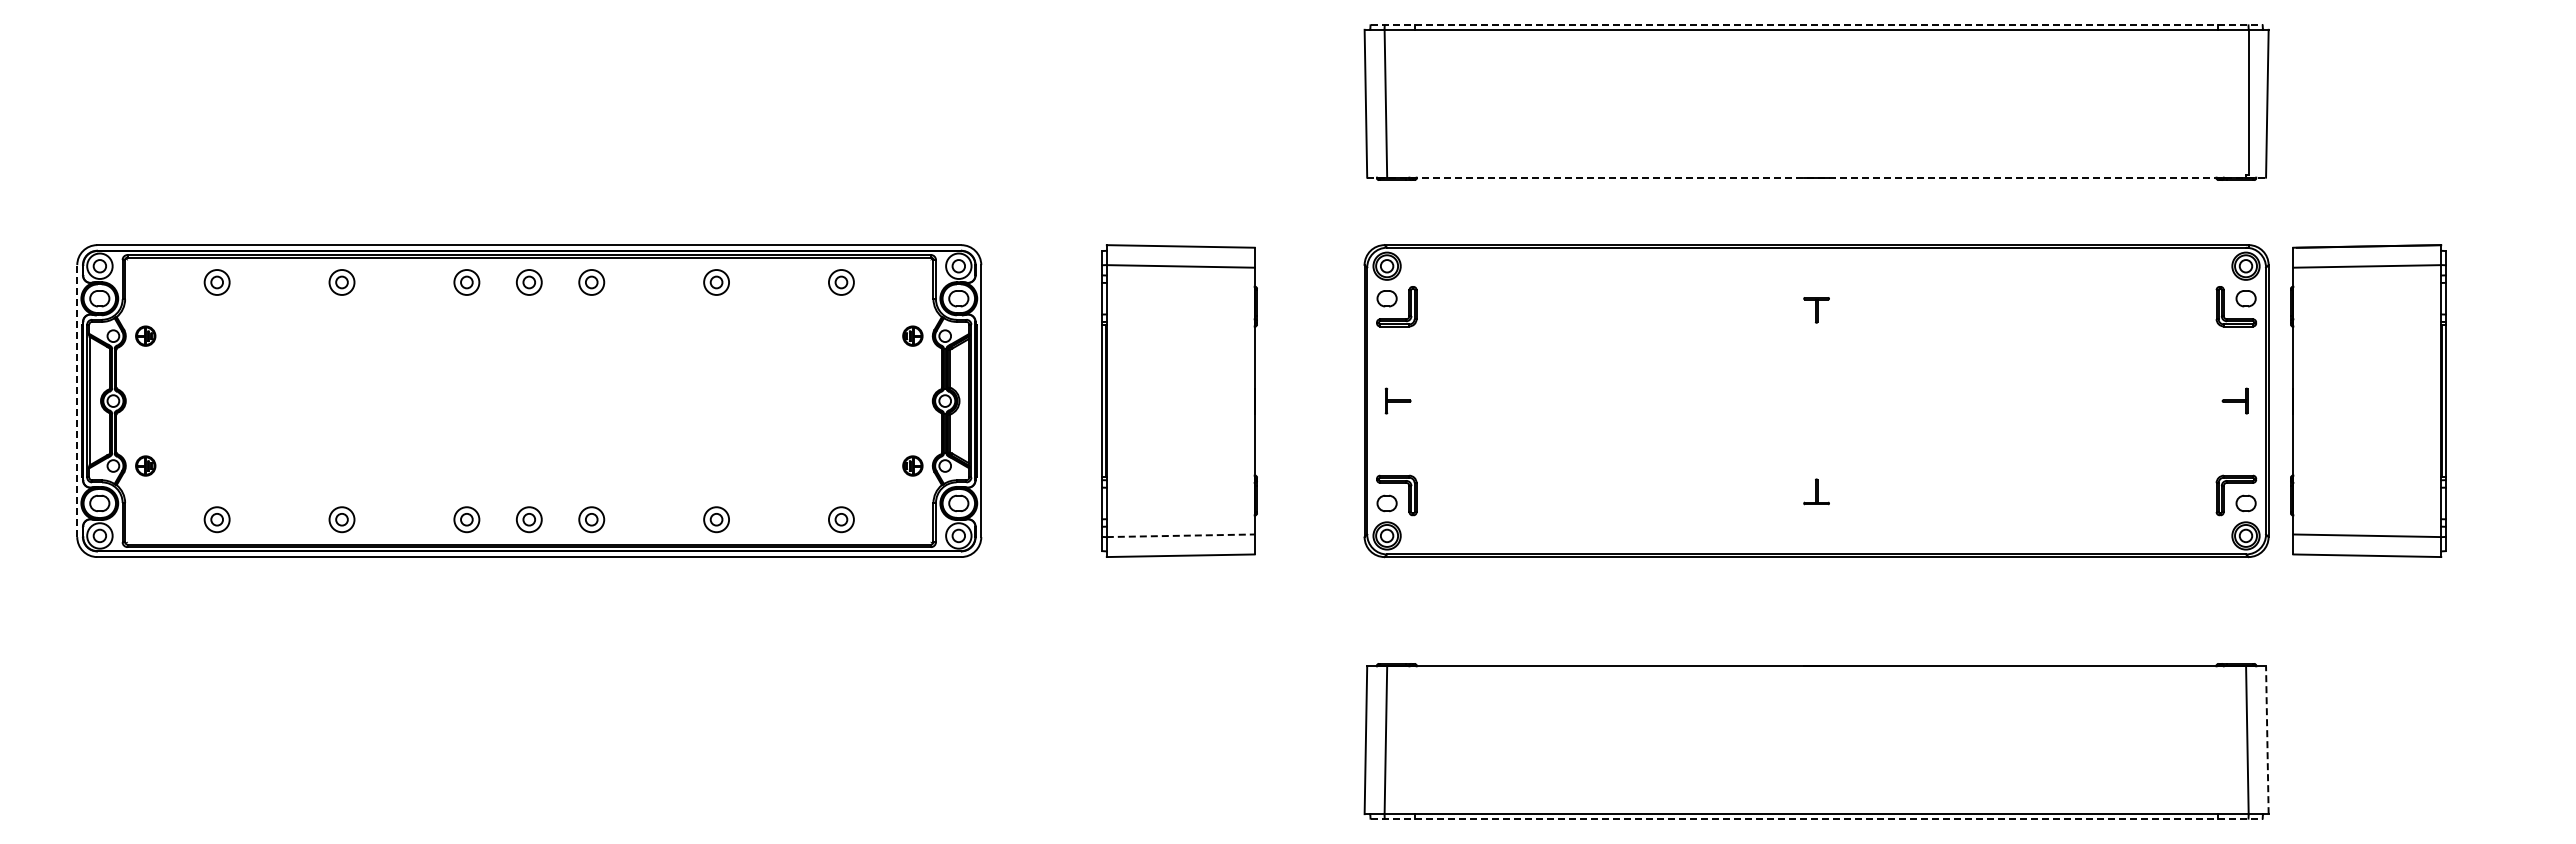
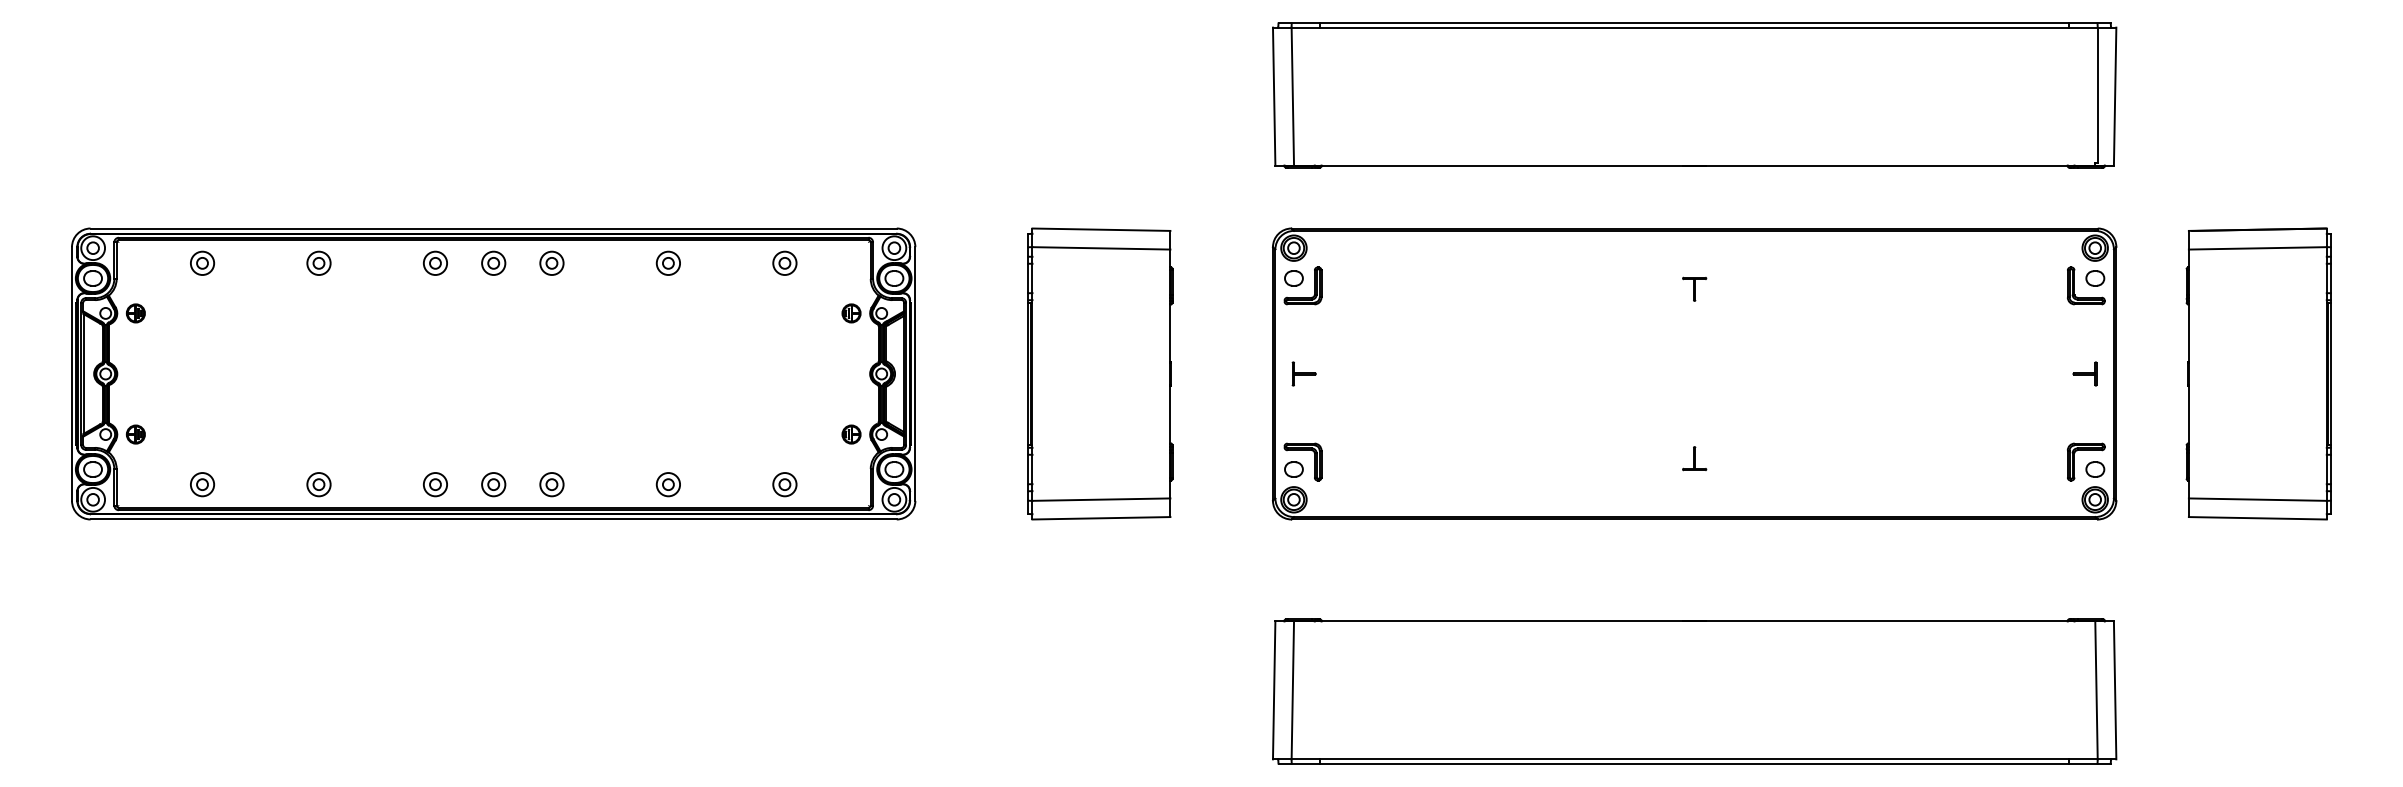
line: (1817, 25) -> (1695, 23), dashed -> solid
line: (1817, 177) -> (1695, 165), dashed -> solid
part: (2368, 400) -> (2258, 373), moved
line: (77, 401) -> (72, 374), dashed -> solid
line: (1180, 535) -> (1101, 499), dashed -> solid
line: (2267, 740) -> (2115, 690), dashed -> solid
line: (1817, 818) -> (1695, 763), dashed -> solid

